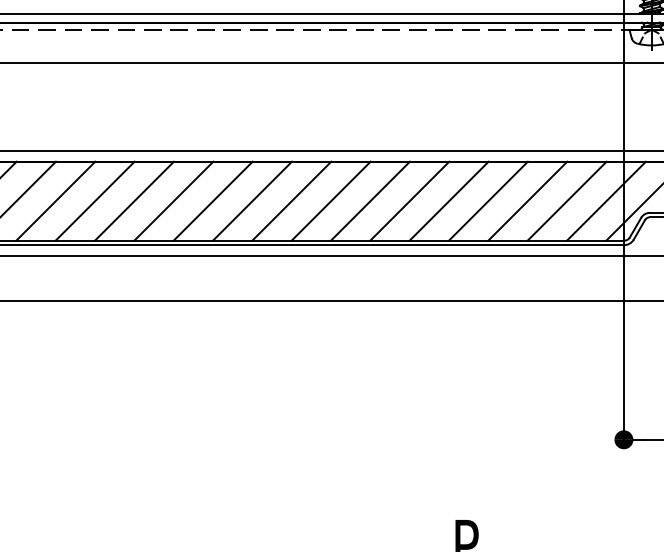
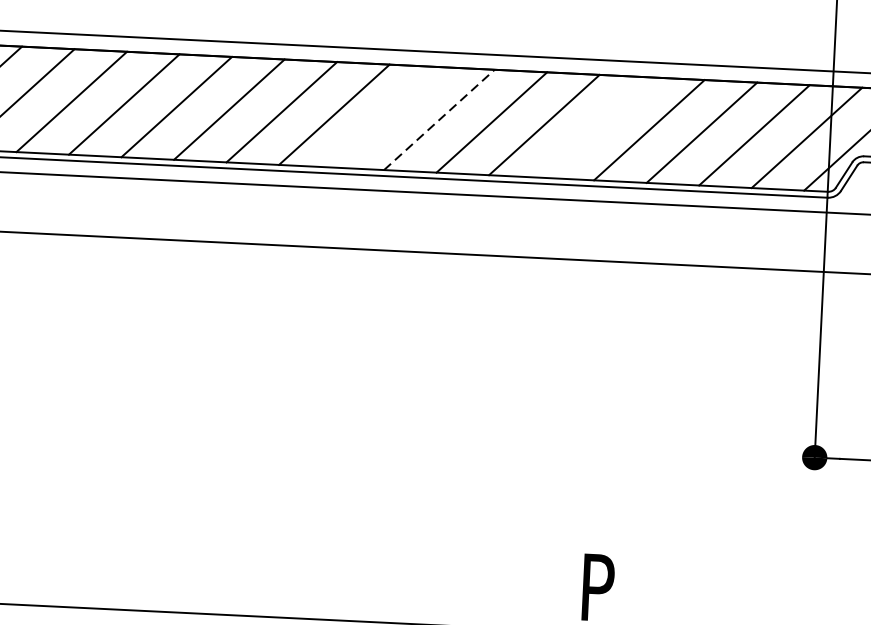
line: (291, 200) -> (386, 116), removed
line: (448, 200) -> (596, 126), removed
line: (331, 201) -> (439, 120), solid -> dashed

